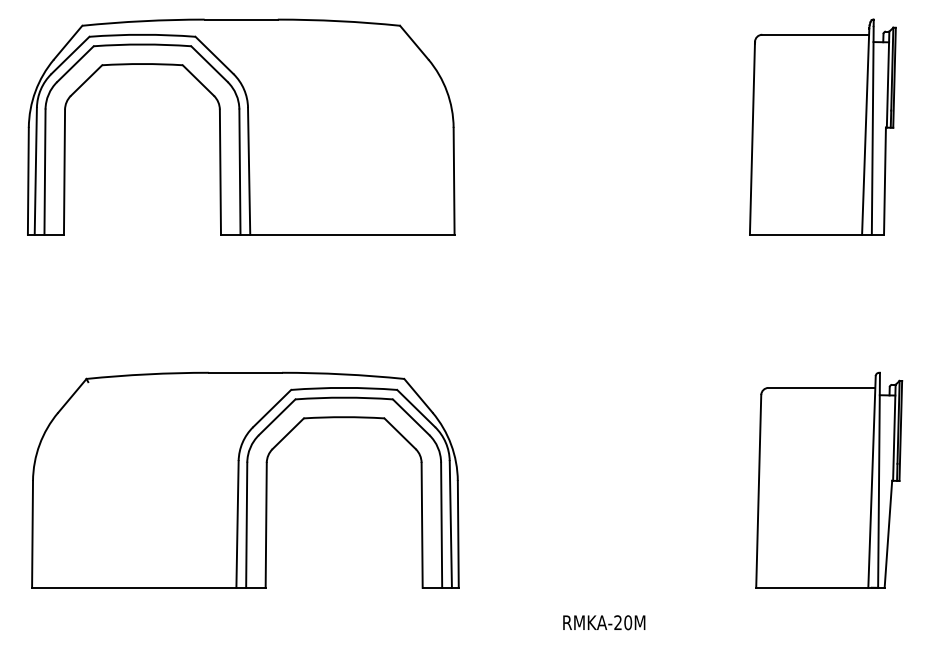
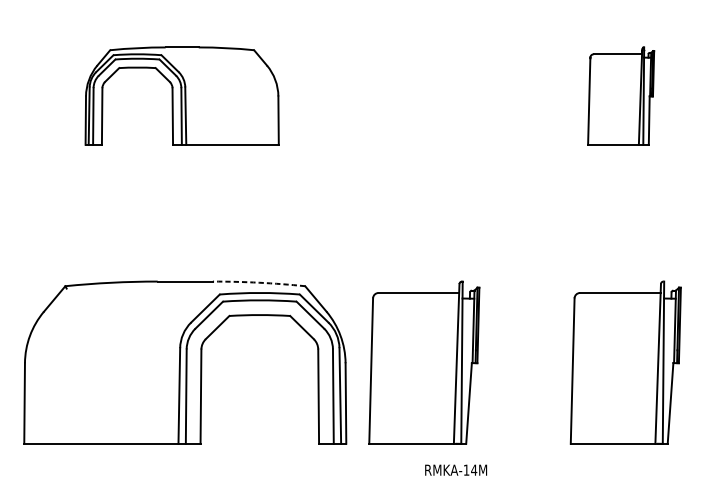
part: (241, 126) -> (182, 95), size x0.6
part: (822, 126) -> (620, 95), size x0.6
arc: (343, 374) -> (259, 282), solid -> dashed
part: (562, 479) -> (424, 362), added
text: (623, 622) -> (470, 470), RMKA-20M -> RMKA-14M

